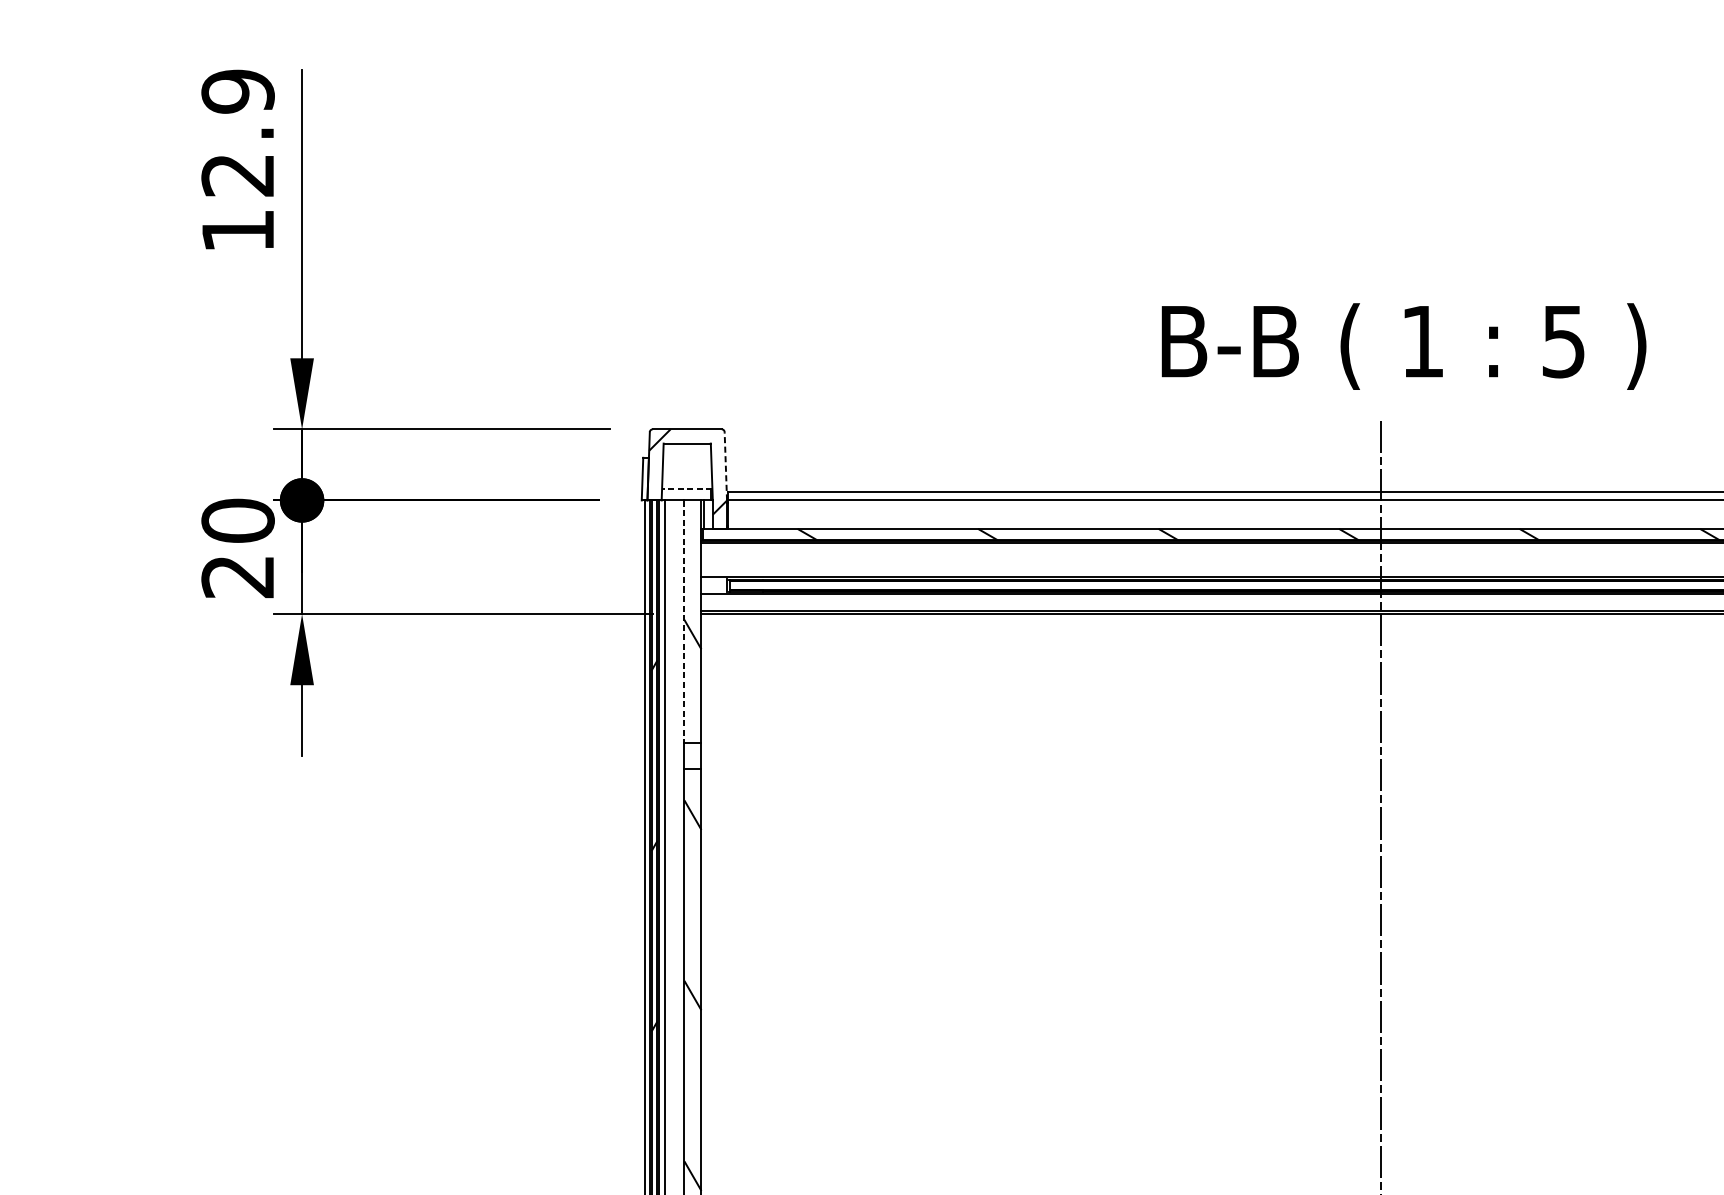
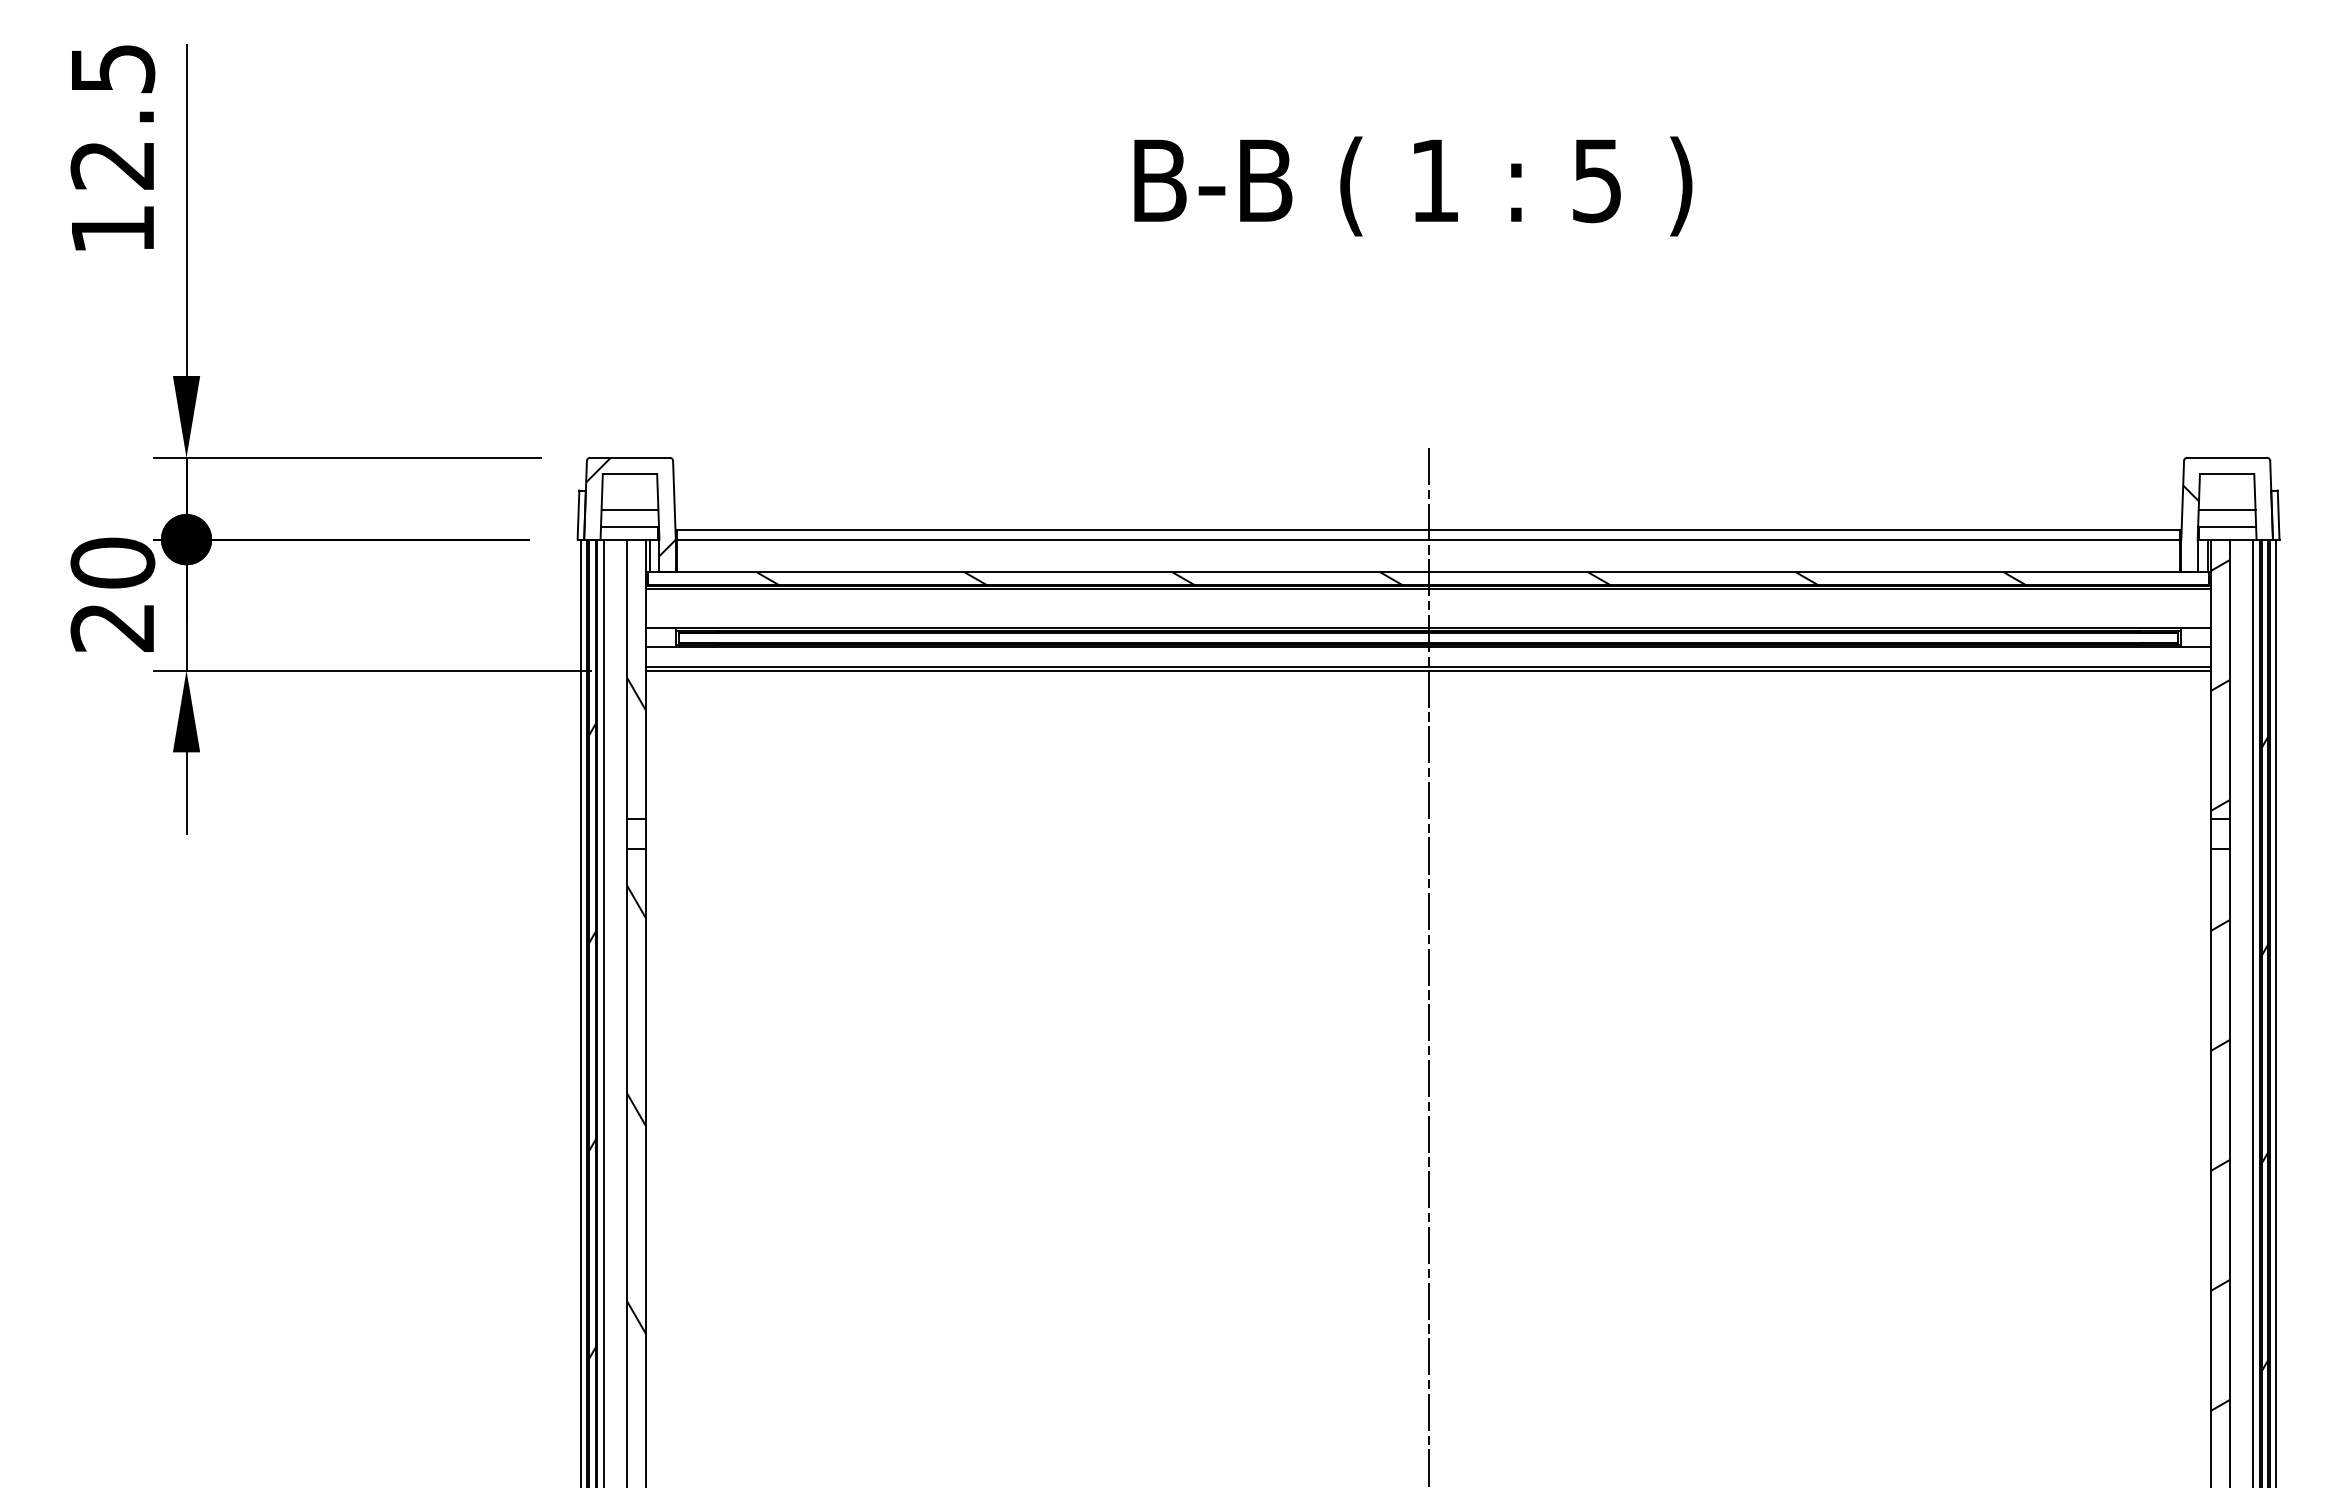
text: (237, 91) -> (112, 68), 12.9 -> 12.5
text: (1404, 346) -> (1413, 186), moved
line: (725, 465) -> (674, 499), dashed -> solid
line: (686, 475) -> (629, 510), added
line: (687, 489) -> (630, 526), dashed -> solid
line: (684, 621) -> (626, 679), dashed -> solid

